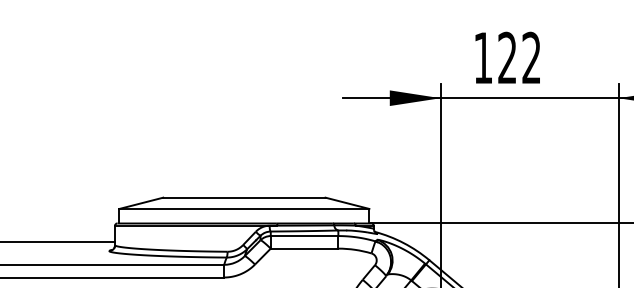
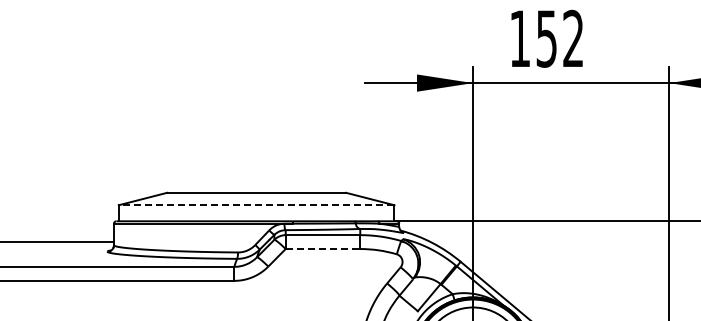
text: (507, 57) -> (546, 38), 122 -> 152
line: (244, 209) -> (256, 205), solid -> dashed
line: (305, 249) -> (323, 249), solid -> dashed

